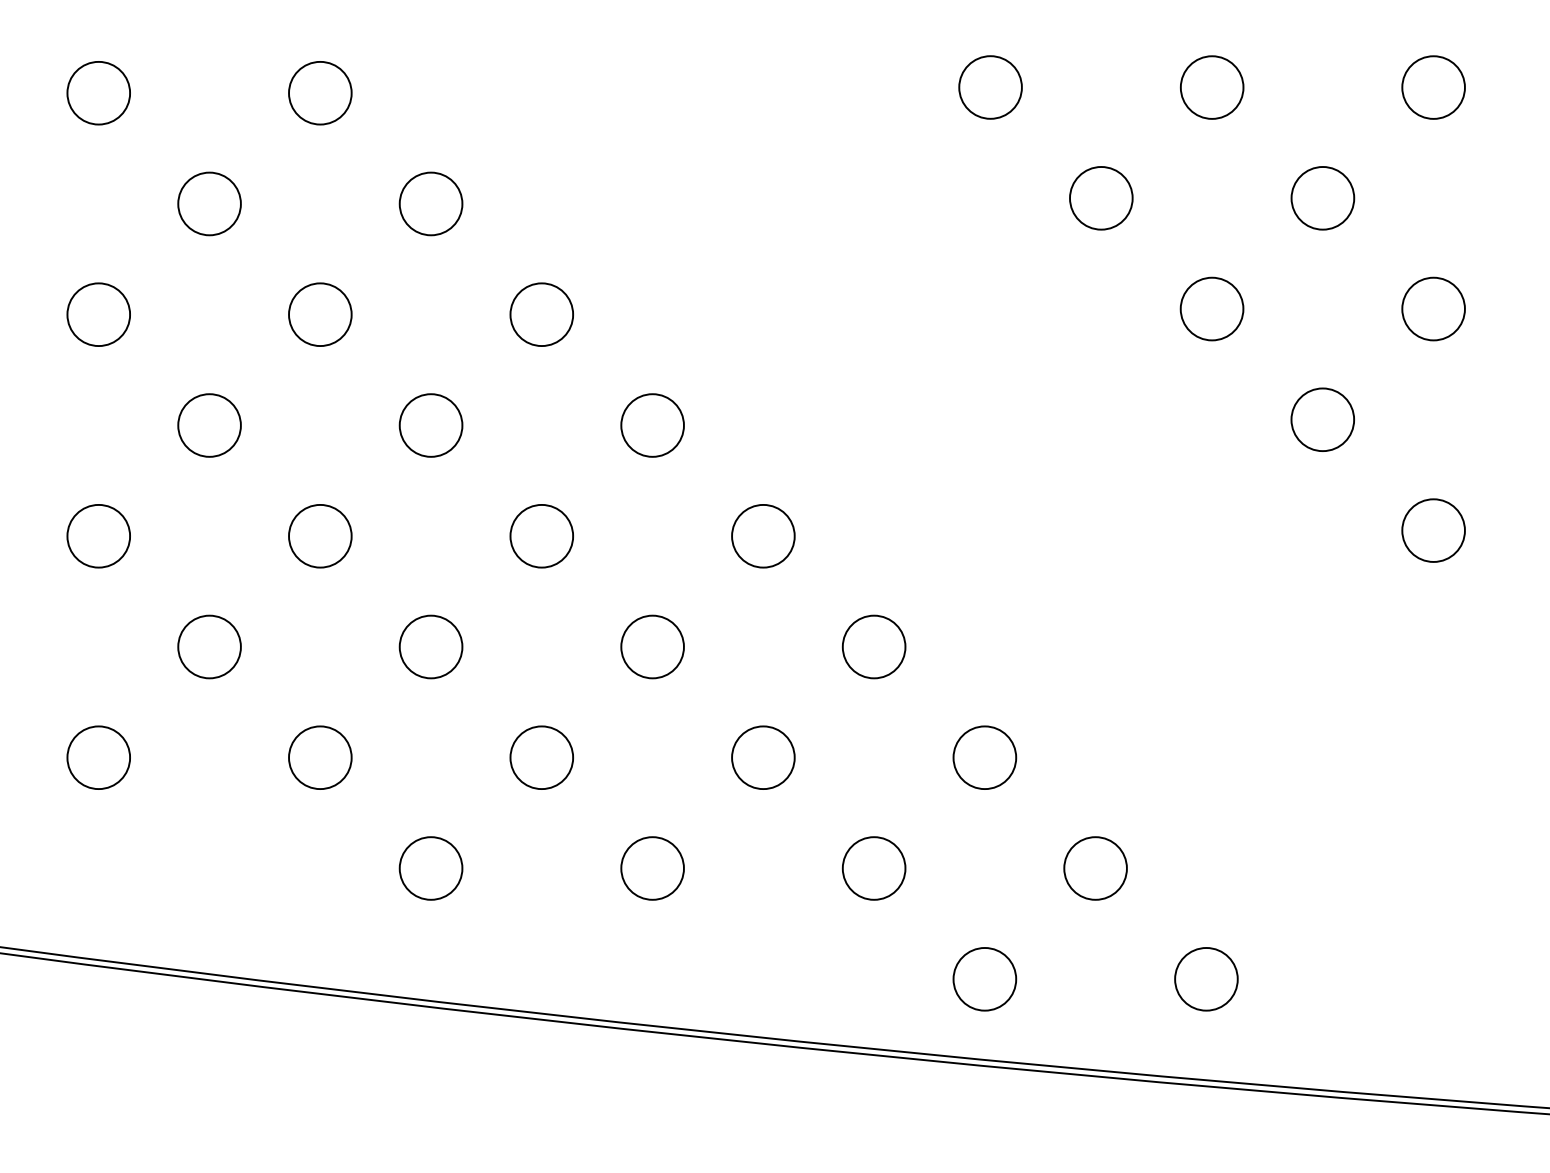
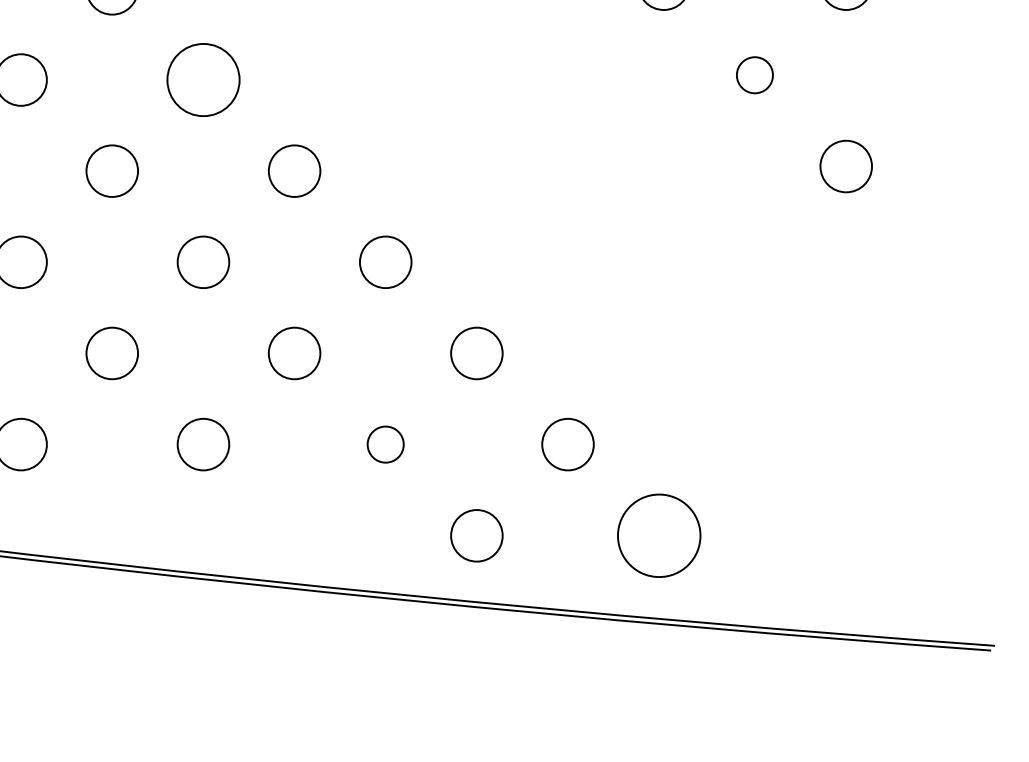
circle: (1322, 419) -> (754, 75), size x0.7
circle: (652, 425) -> (203, 80), size x1.4
circle: (873, 868) -> (385, 444), size x0.7
circle: (1206, 978) -> (659, 535), size x1.6

